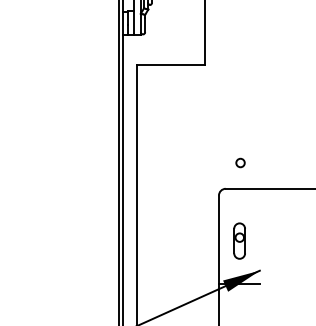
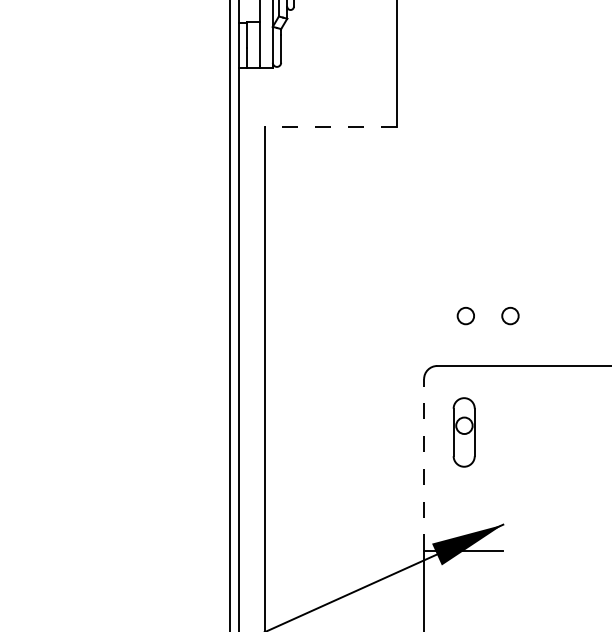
line: (170, 65) -> (330, 127), solid -> dashed
circle: (263, 162) -> (510, 315), added
line: (218, 239) -> (423, 464), solid -> dashed
part: (239, 240) -> (463, 431), moved

